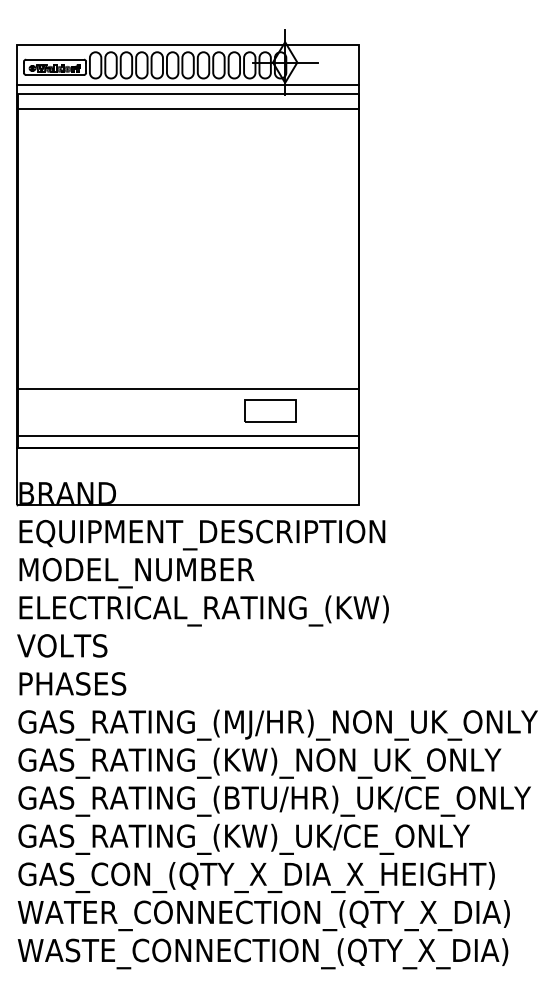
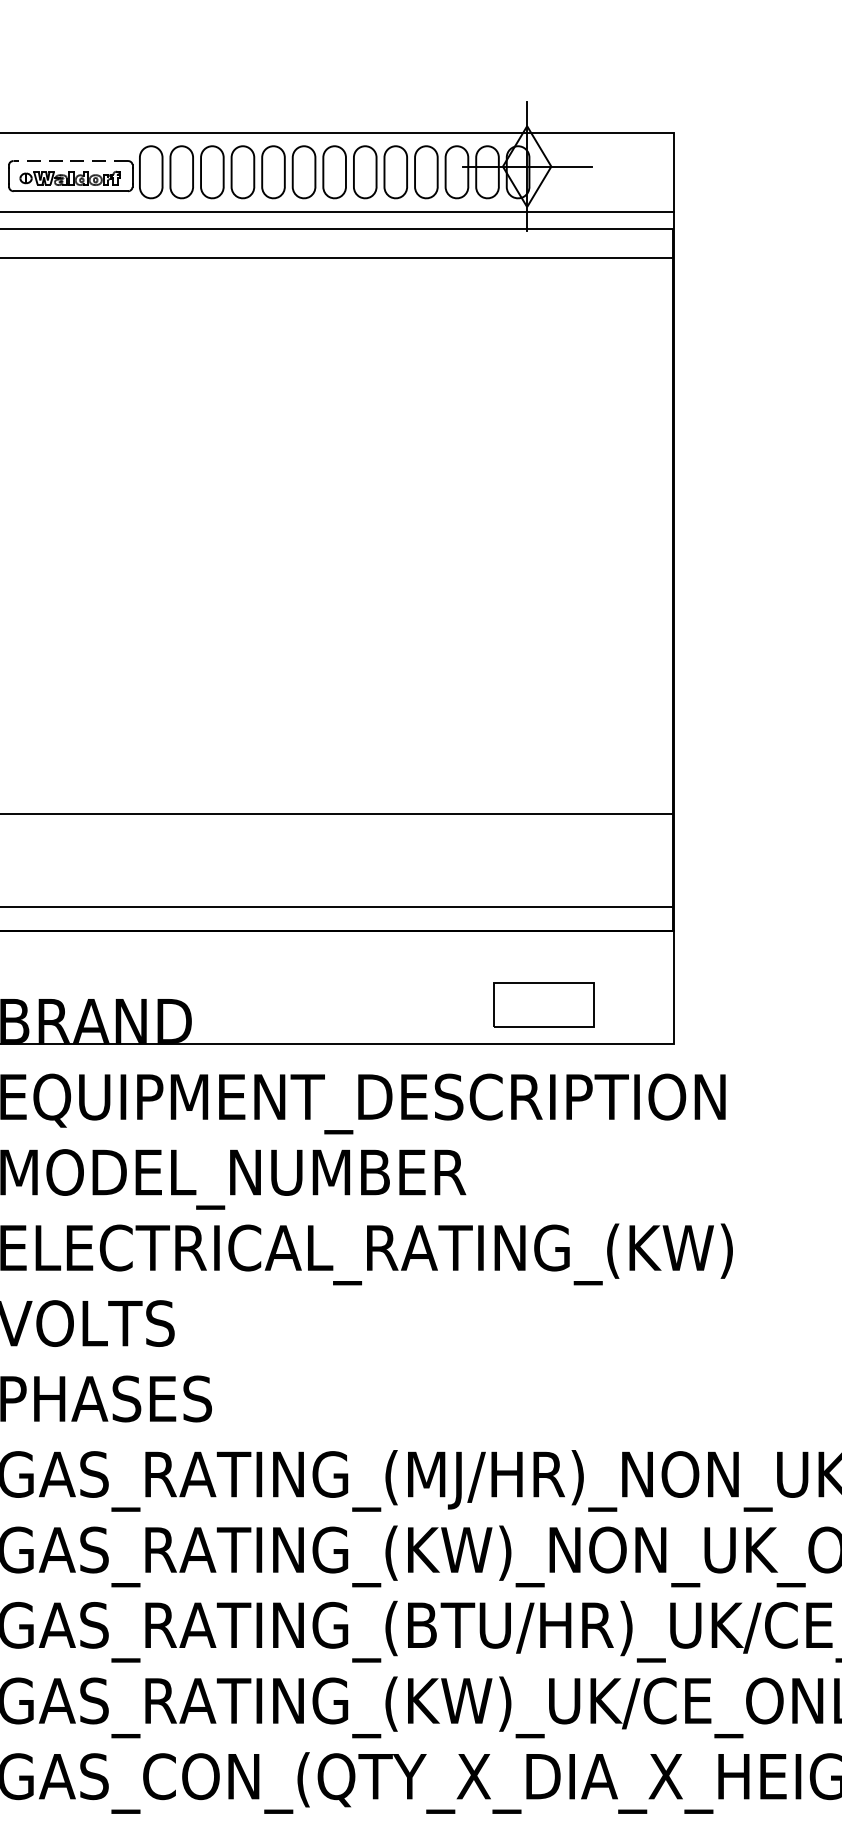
line: (55, 59) -> (71, 160), solid -> dashed
part: (270, 410) -> (543, 1003), moved

